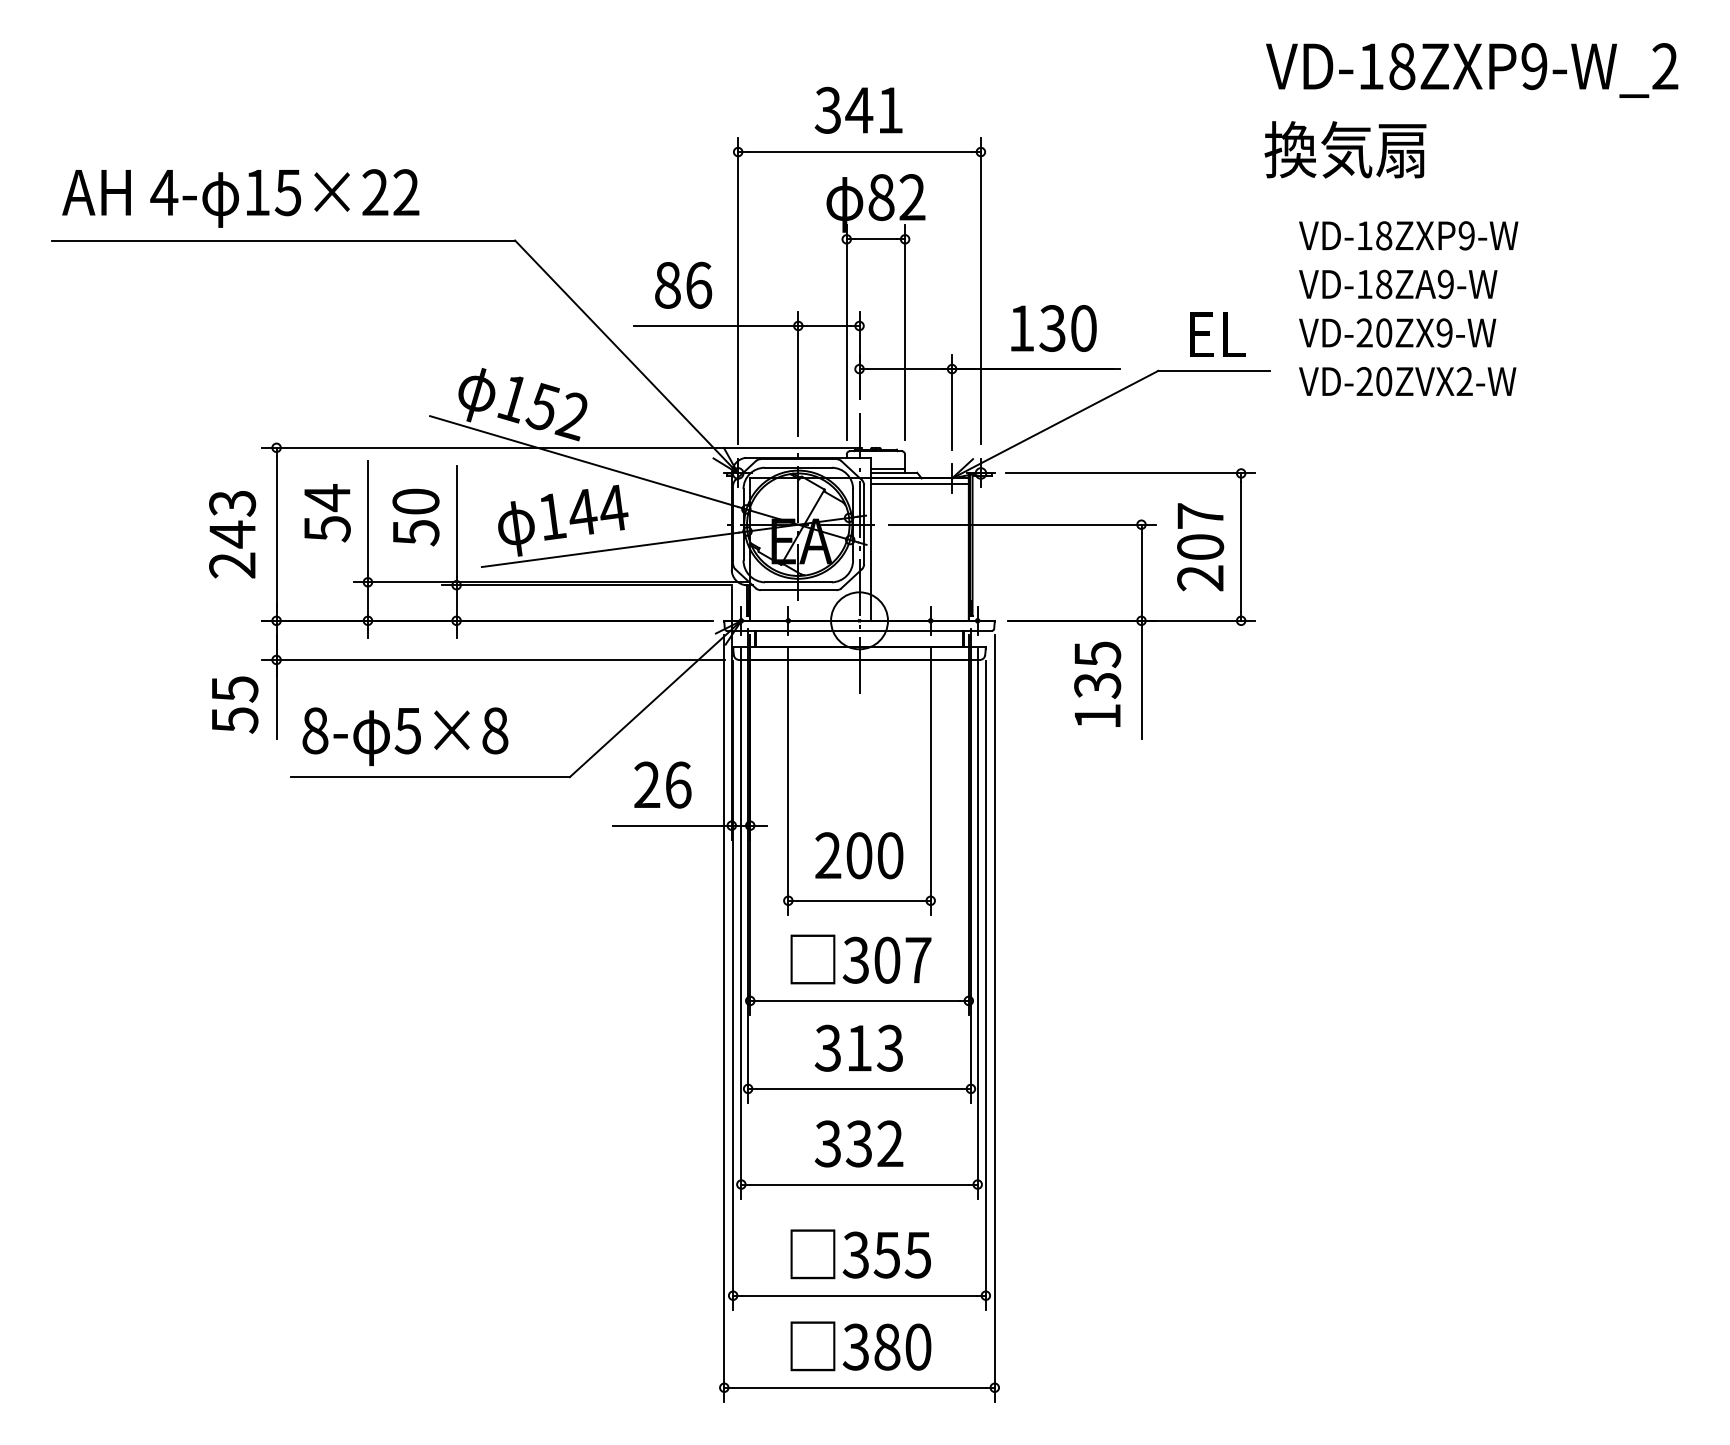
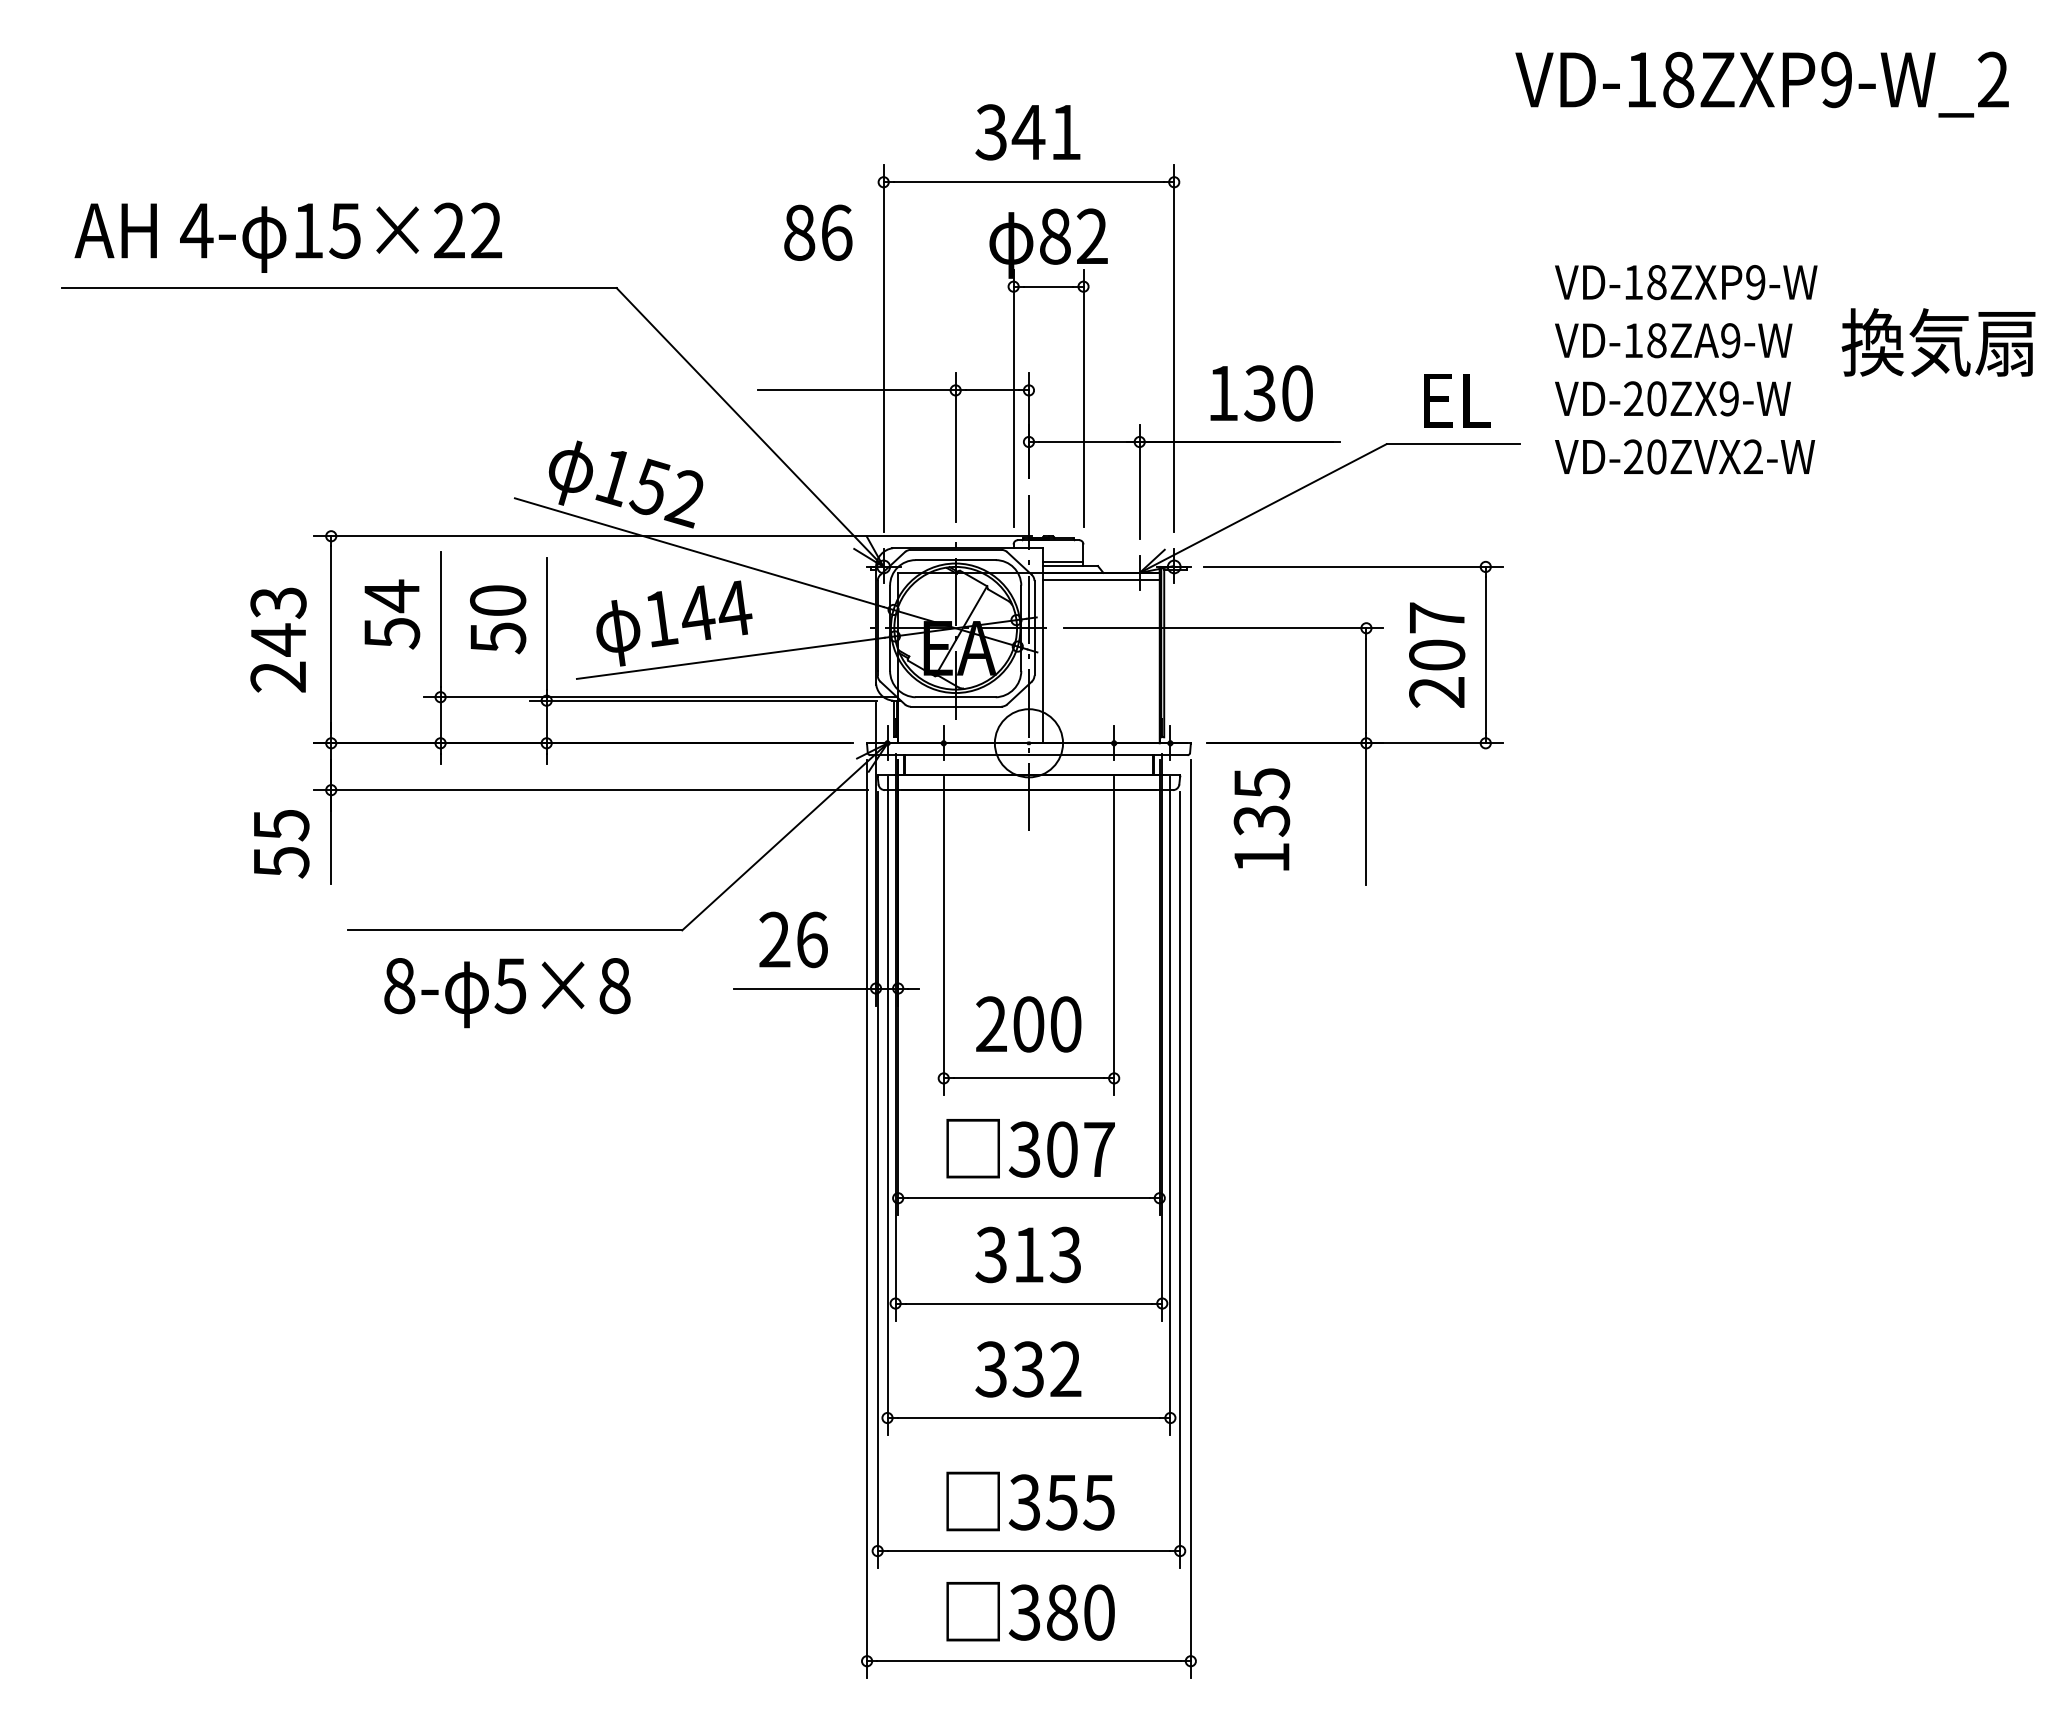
text: (1345, 149) -> (1938, 342), moved
text: (683, 285) -> (818, 232), moved
text: (1097, 684) -> (1261, 819), moved
text: (405, 737) -> (507, 993), moved

